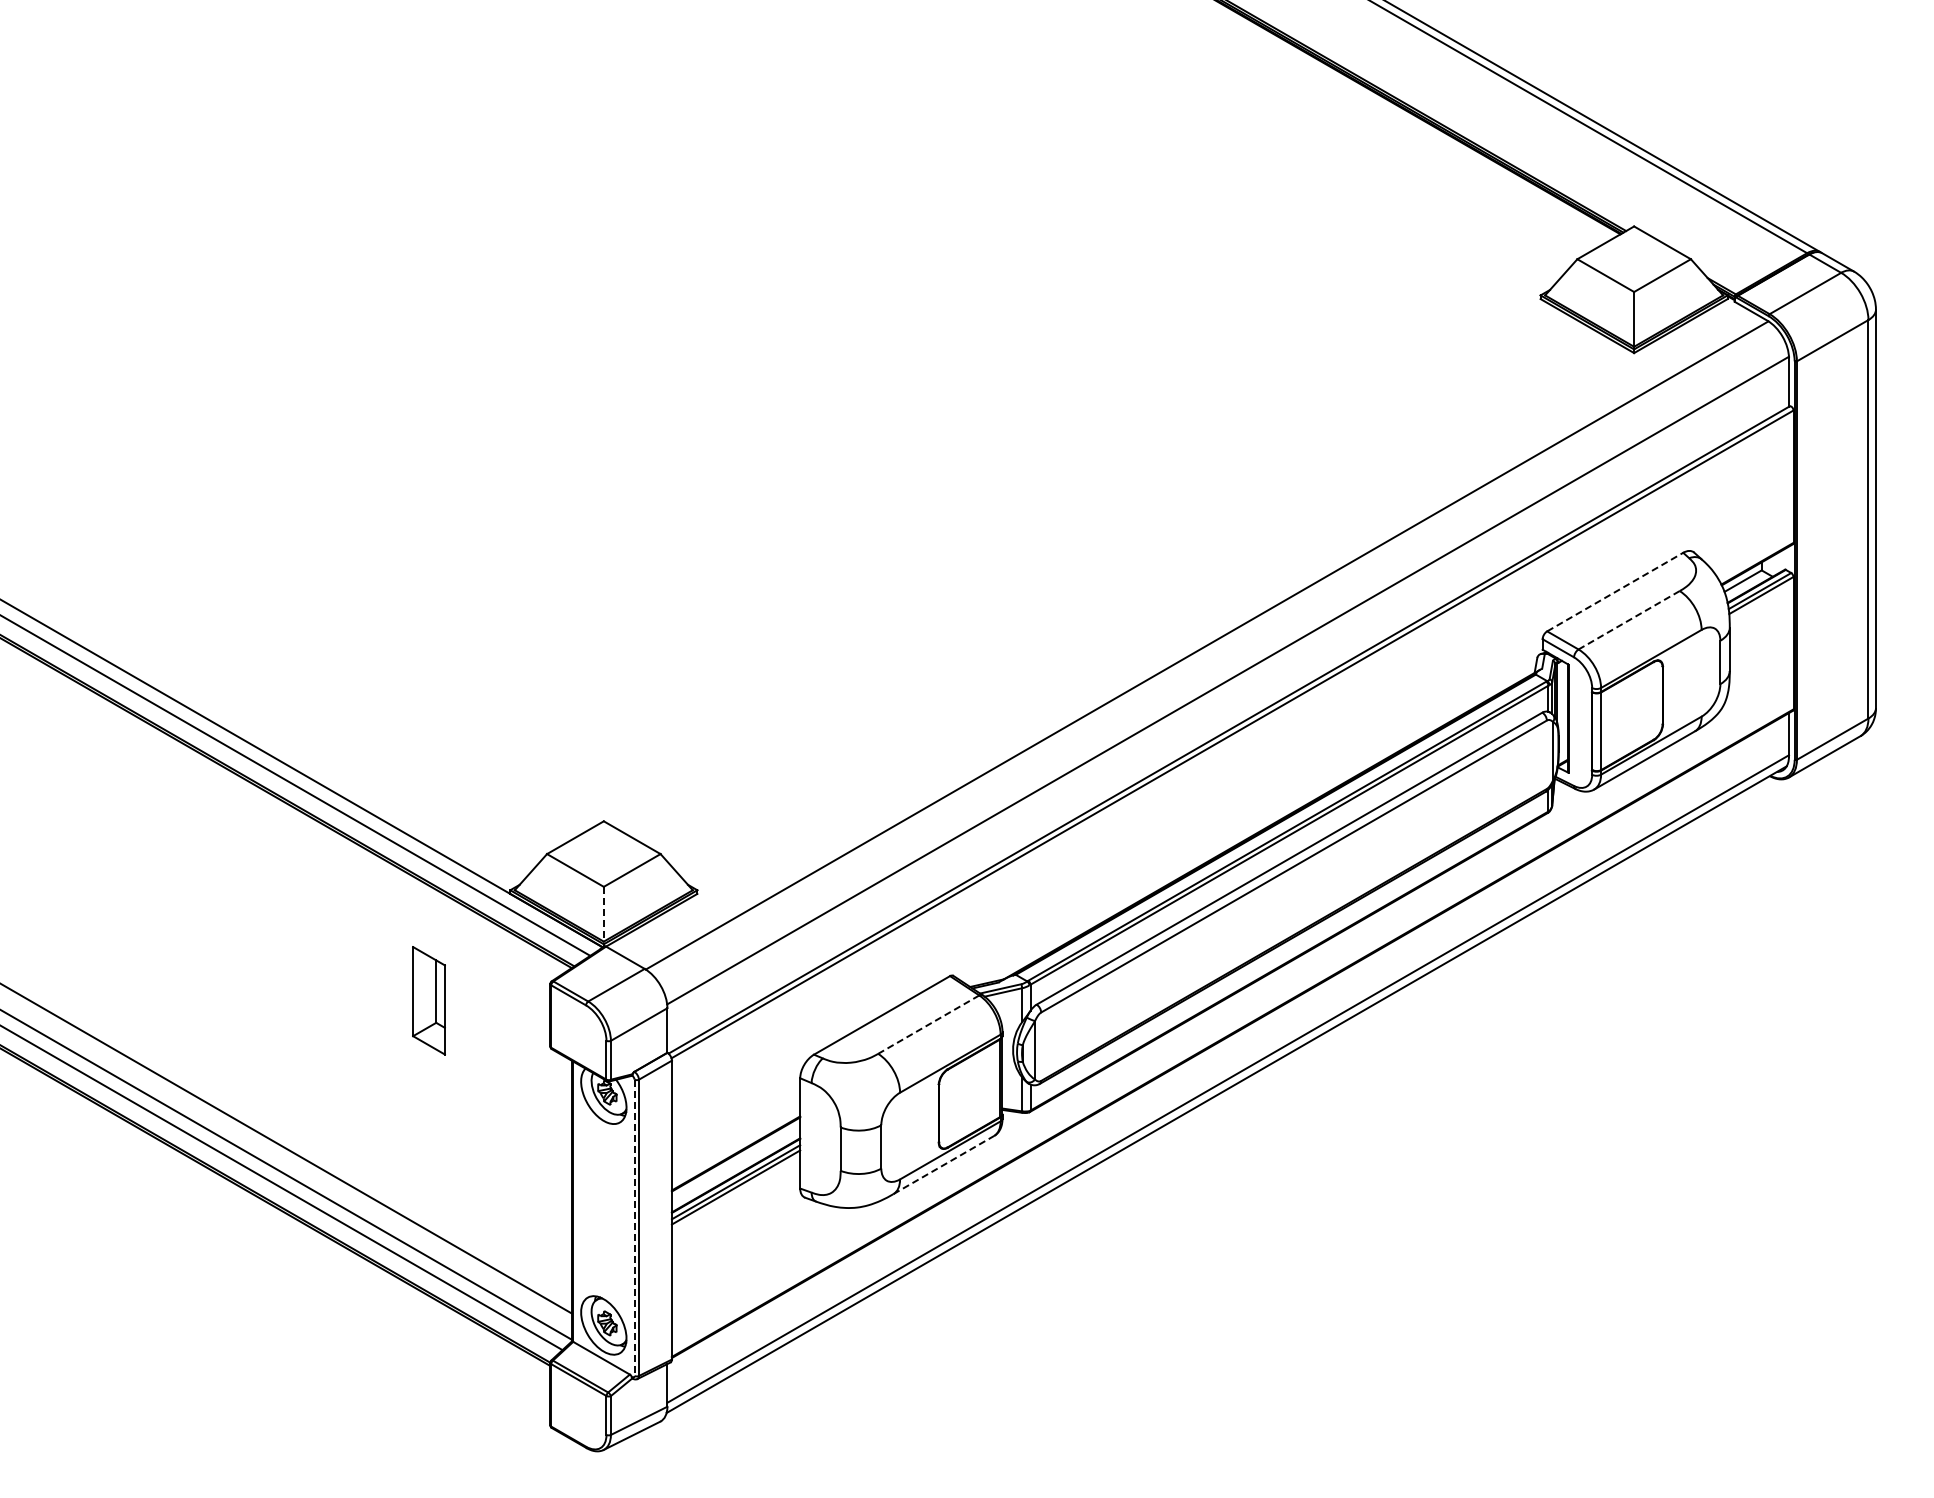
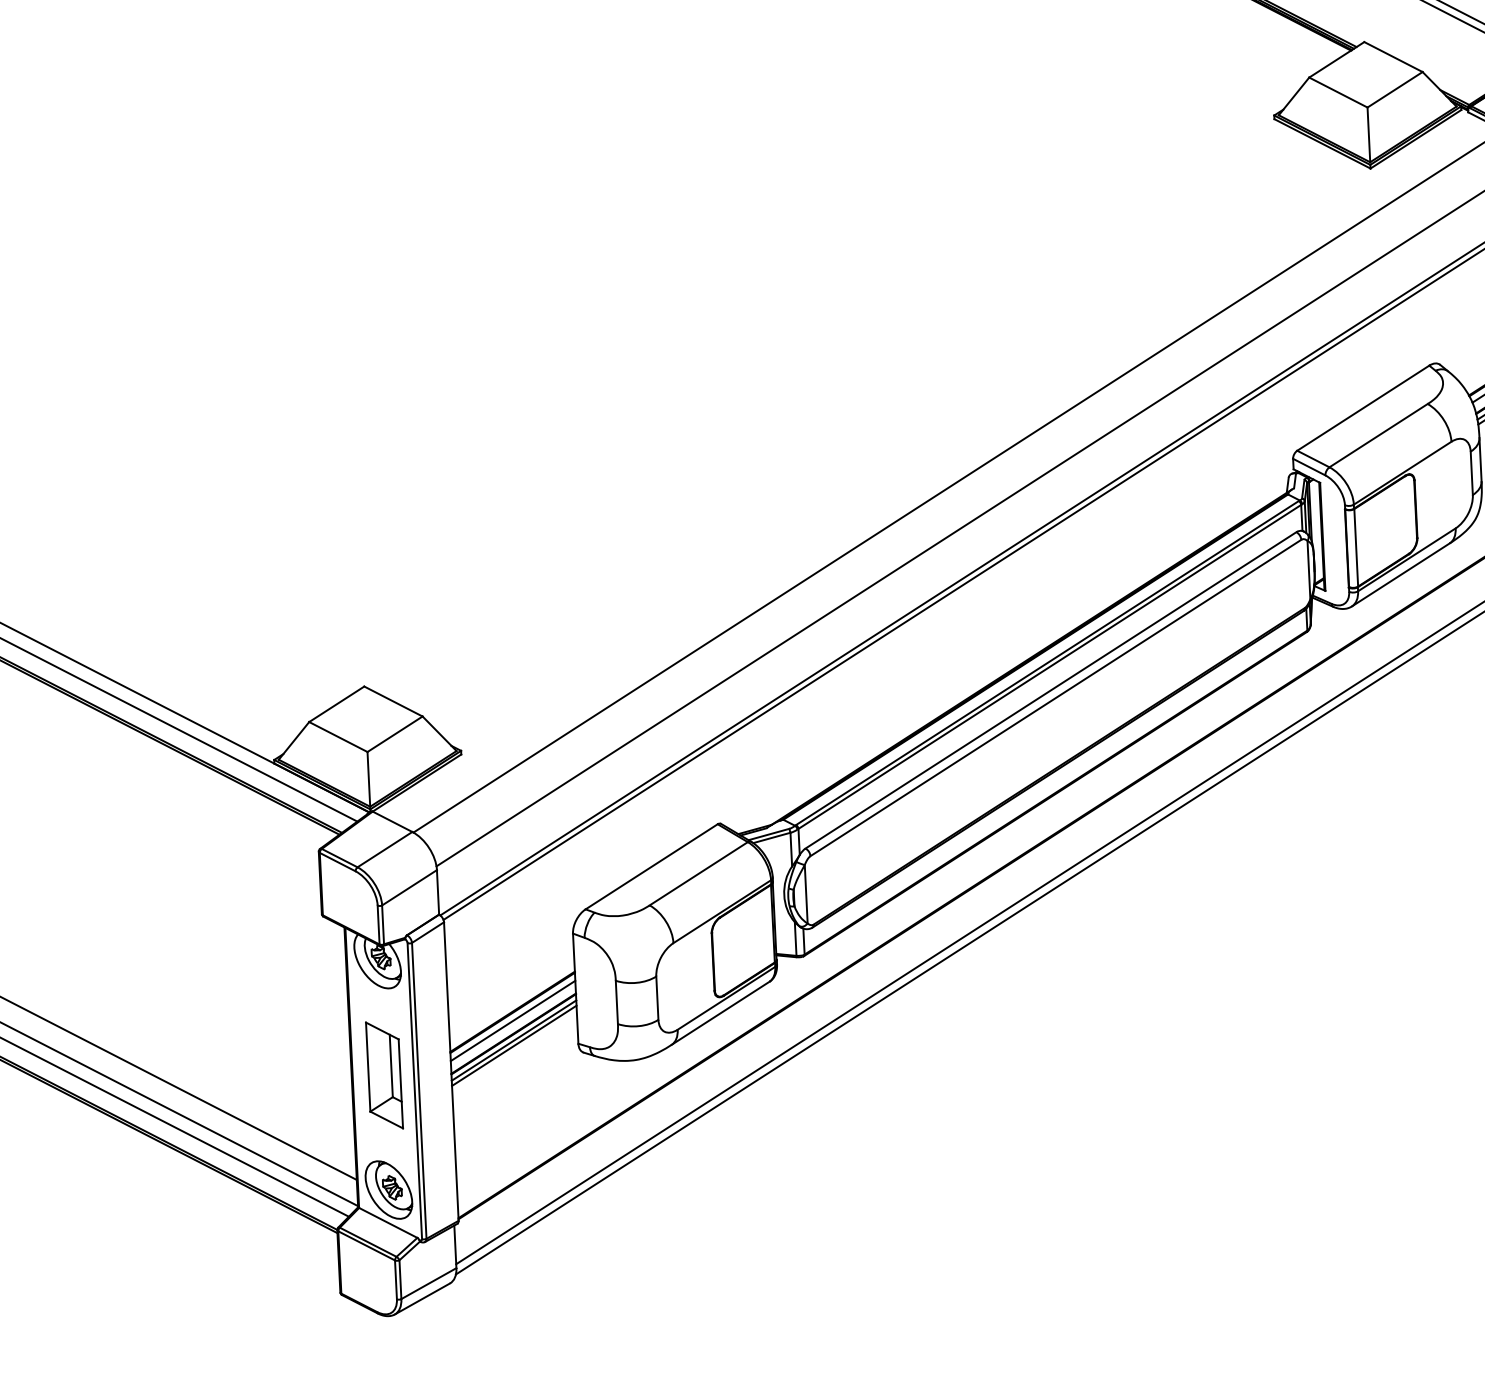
line: (1615, 592) -> (1363, 408), dashed -> solid
line: (1628, 620) -> (1377, 435), dashed -> solid
line: (603, 914) -> (368, 779), dashed -> solid
part: (428, 1000) -> (383, 1075), moved
line: (928, 1024) -> (698, 873), dashed -> solid
line: (735, 1162) -> (512, 1020), added
line: (944, 1164) -> (721, 1012), dashed -> solid
line: (634, 1228) -> (414, 1091), dashed -> solid

